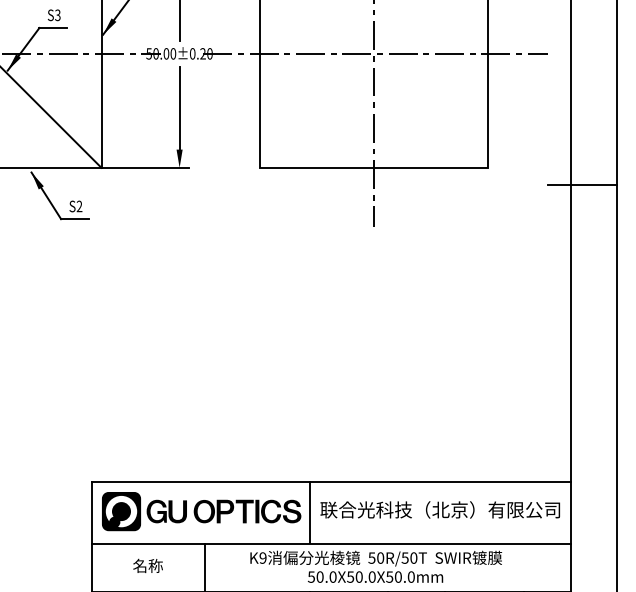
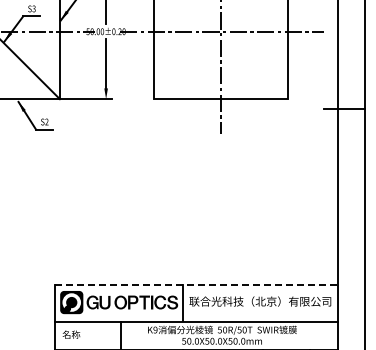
line: (332, 481) -> (196, 284), solid -> dashed
text: (148, 565) -> (71, 334), moved

